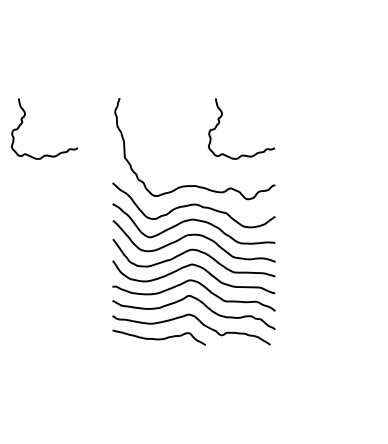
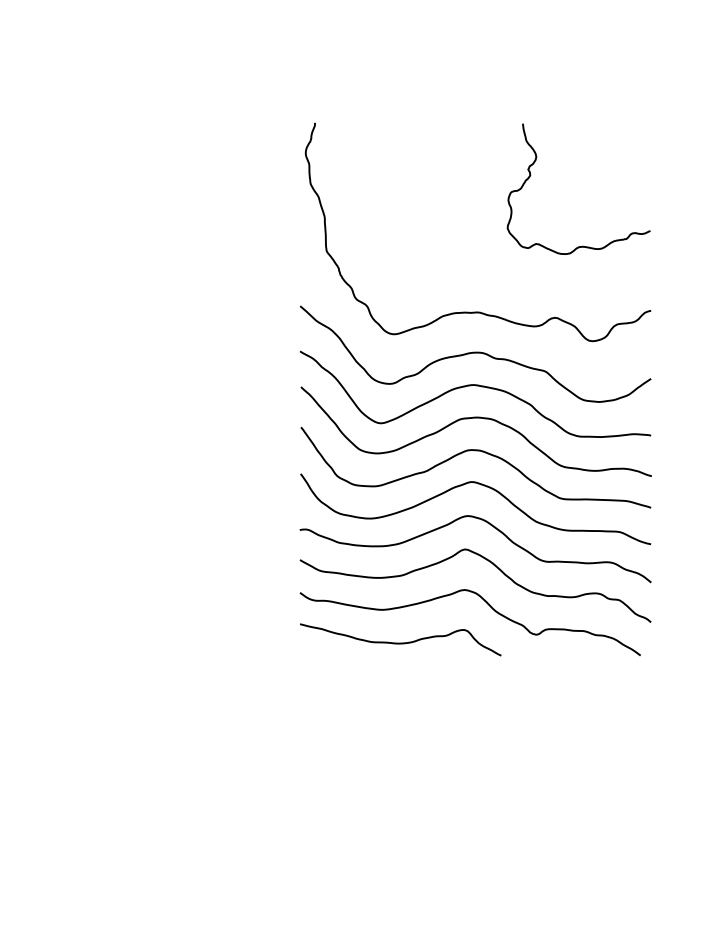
curve: (23, 122) -> (107, 175), removed

